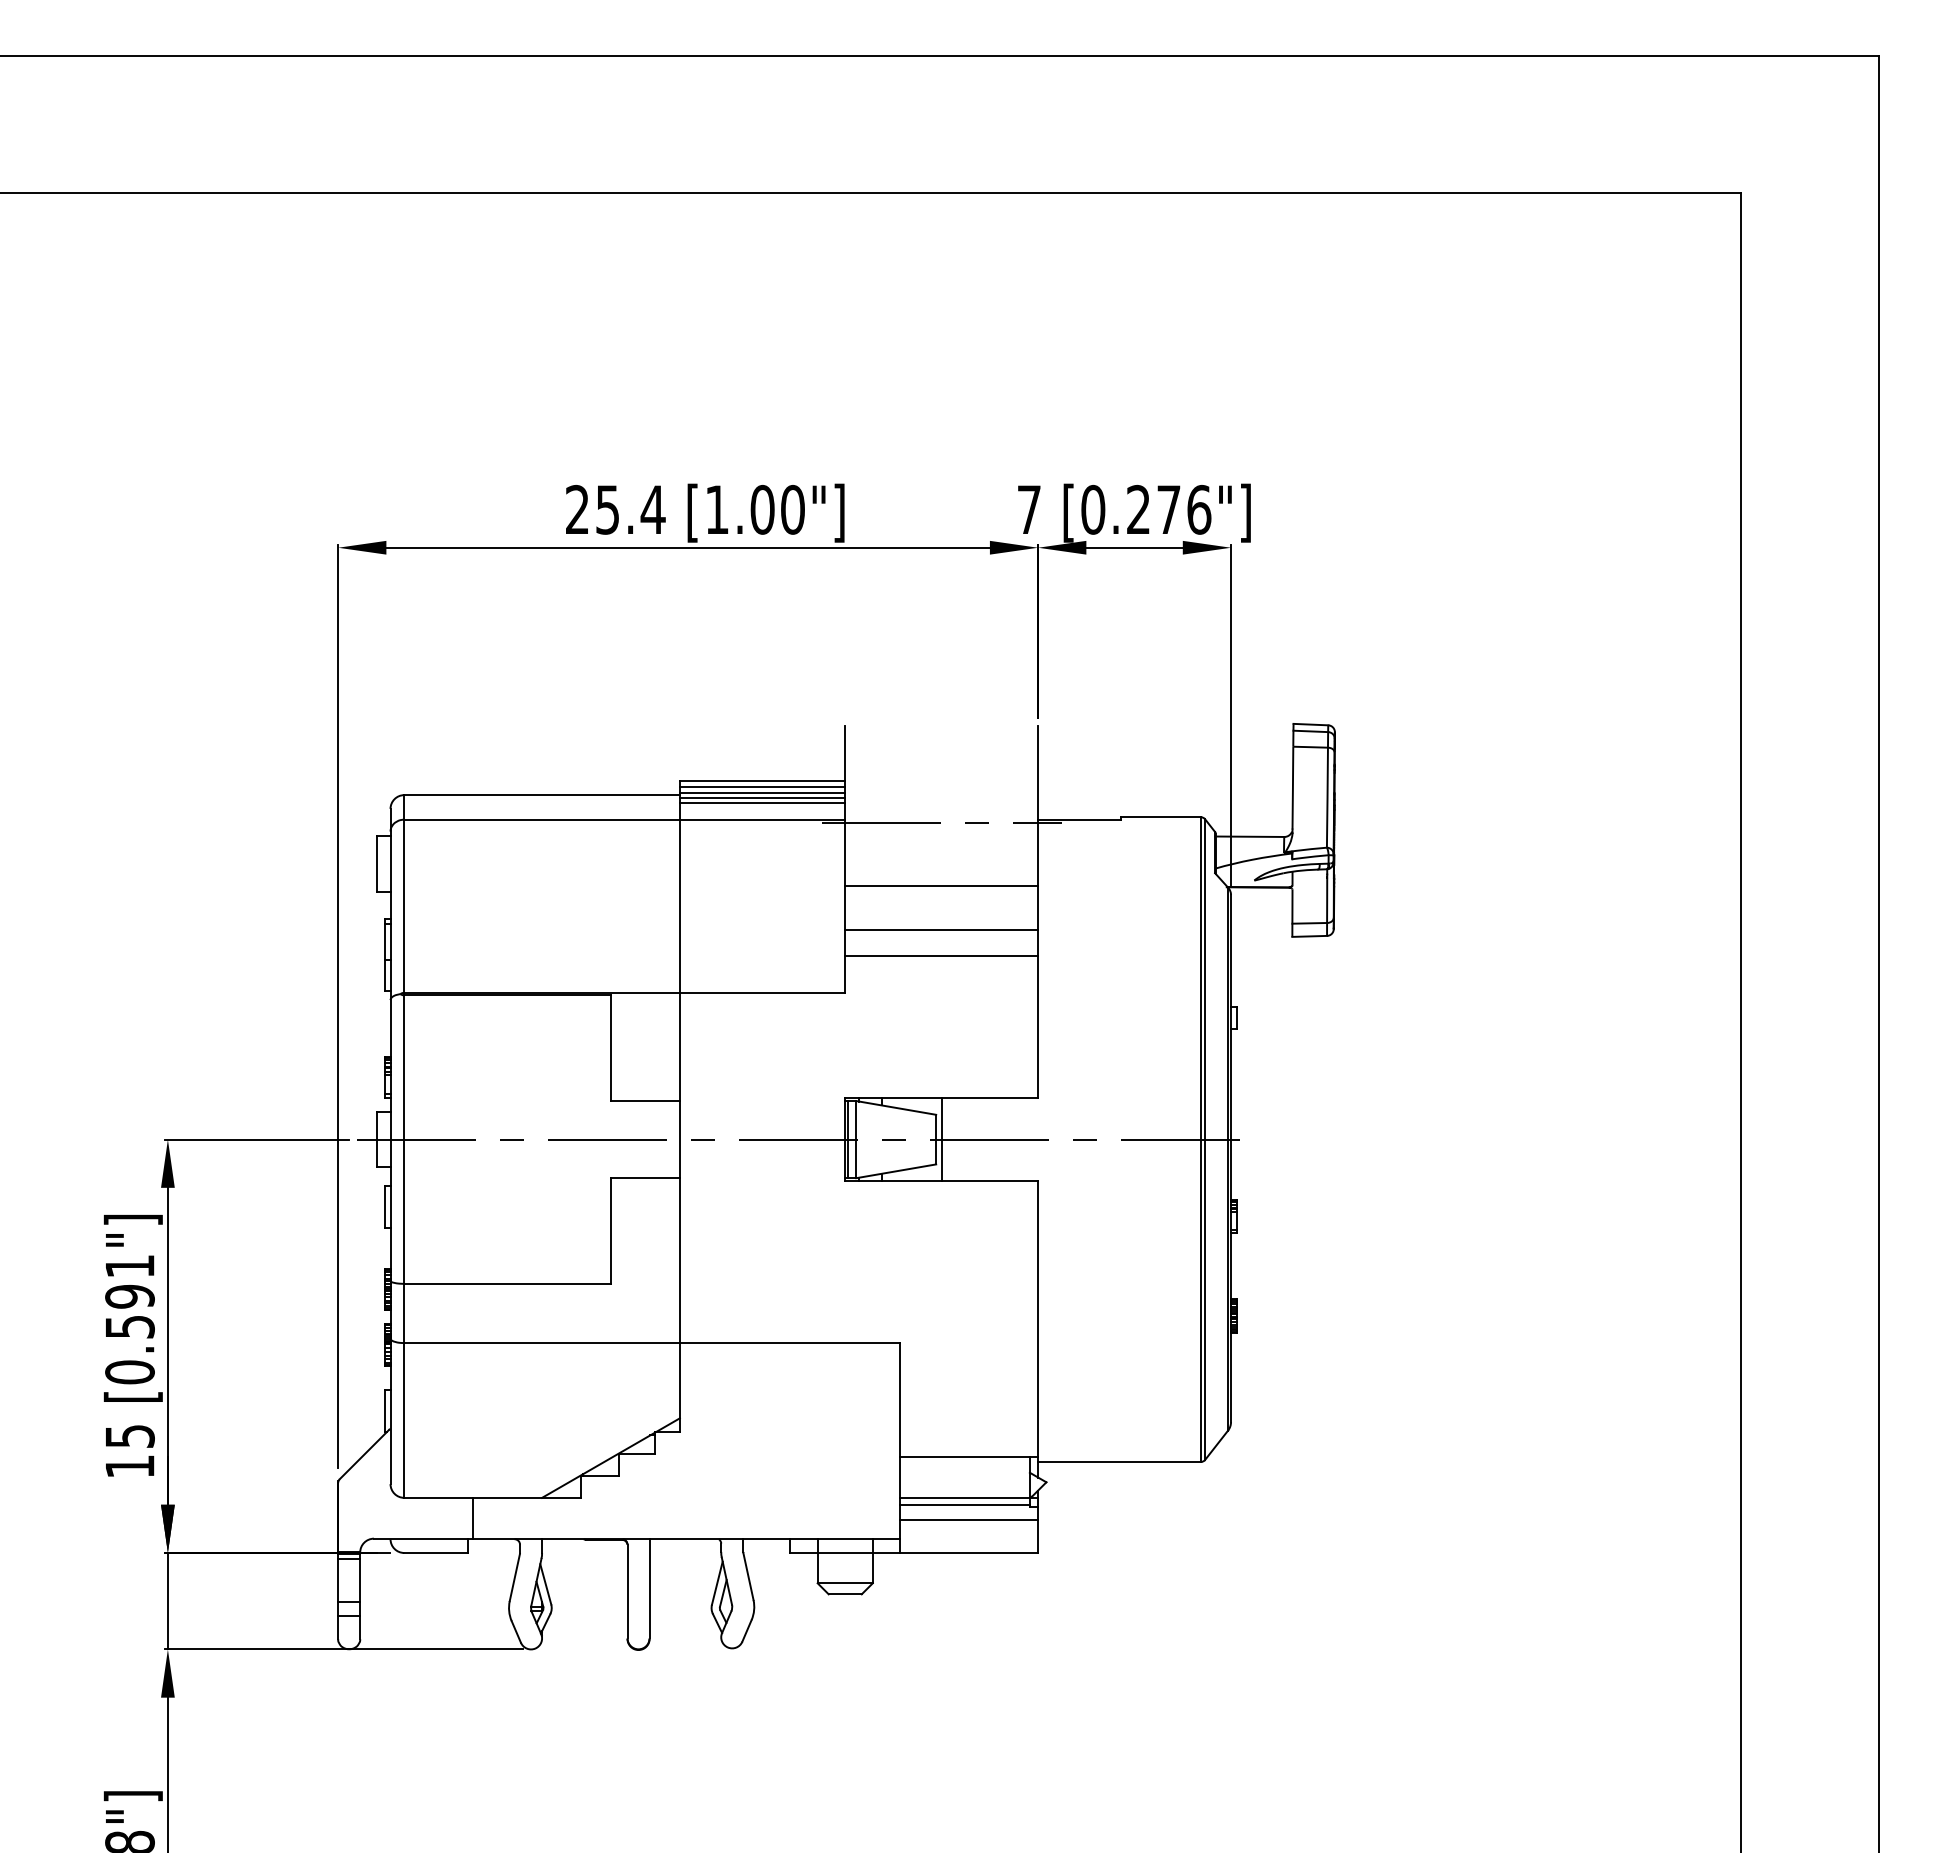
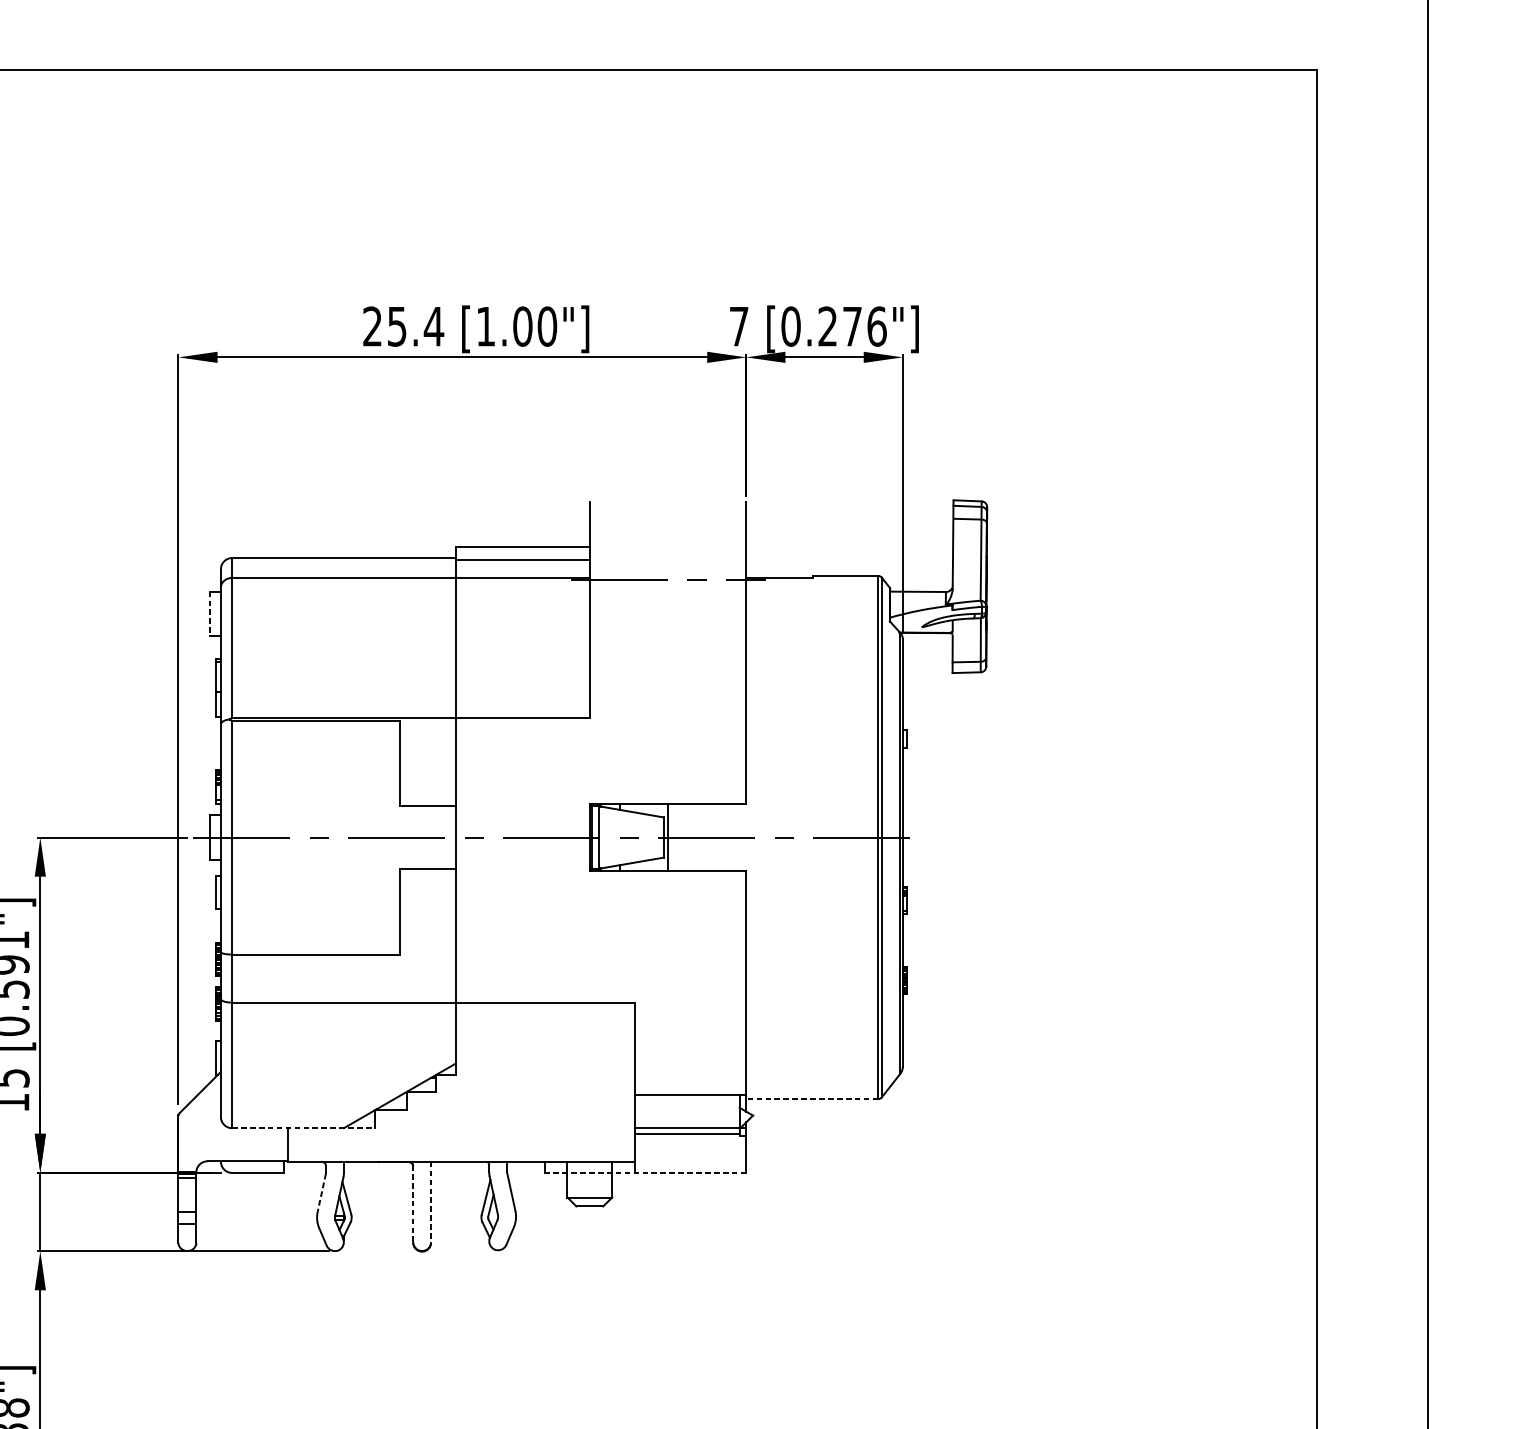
line: (762, 787) -> (522, 551), removed
line: (762, 792) -> (522, 555), removed
line: (762, 803) -> (522, 564), removed
line: (376, 864) -> (209, 614), solid -> dashed
line: (941, 885) -> (667, 631), removed
line: (941, 930) -> (667, 667), removed
line: (941, 955) -> (667, 688), removed
line: (1118, 1462) -> (811, 1099), solid -> dashed
line: (492, 1497) -> (303, 1127), solid -> dashed
line: (969, 1519) -> (690, 1145), removed
line: (913, 1552) -> (645, 1172), solid -> dashed
line: (514, 1578) -> (321, 1193), solid -> dashed
line: (649, 1588) -> (431, 1201), solid -> dashed
line: (627, 1591) -> (413, 1204), solid -> dashed

